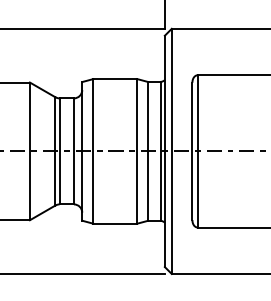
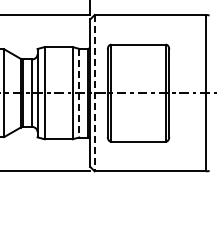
line: (147, 151) -> (79, 93), solid -> dashed
line: (171, 151) -> (94, 93), solid -> dashed

